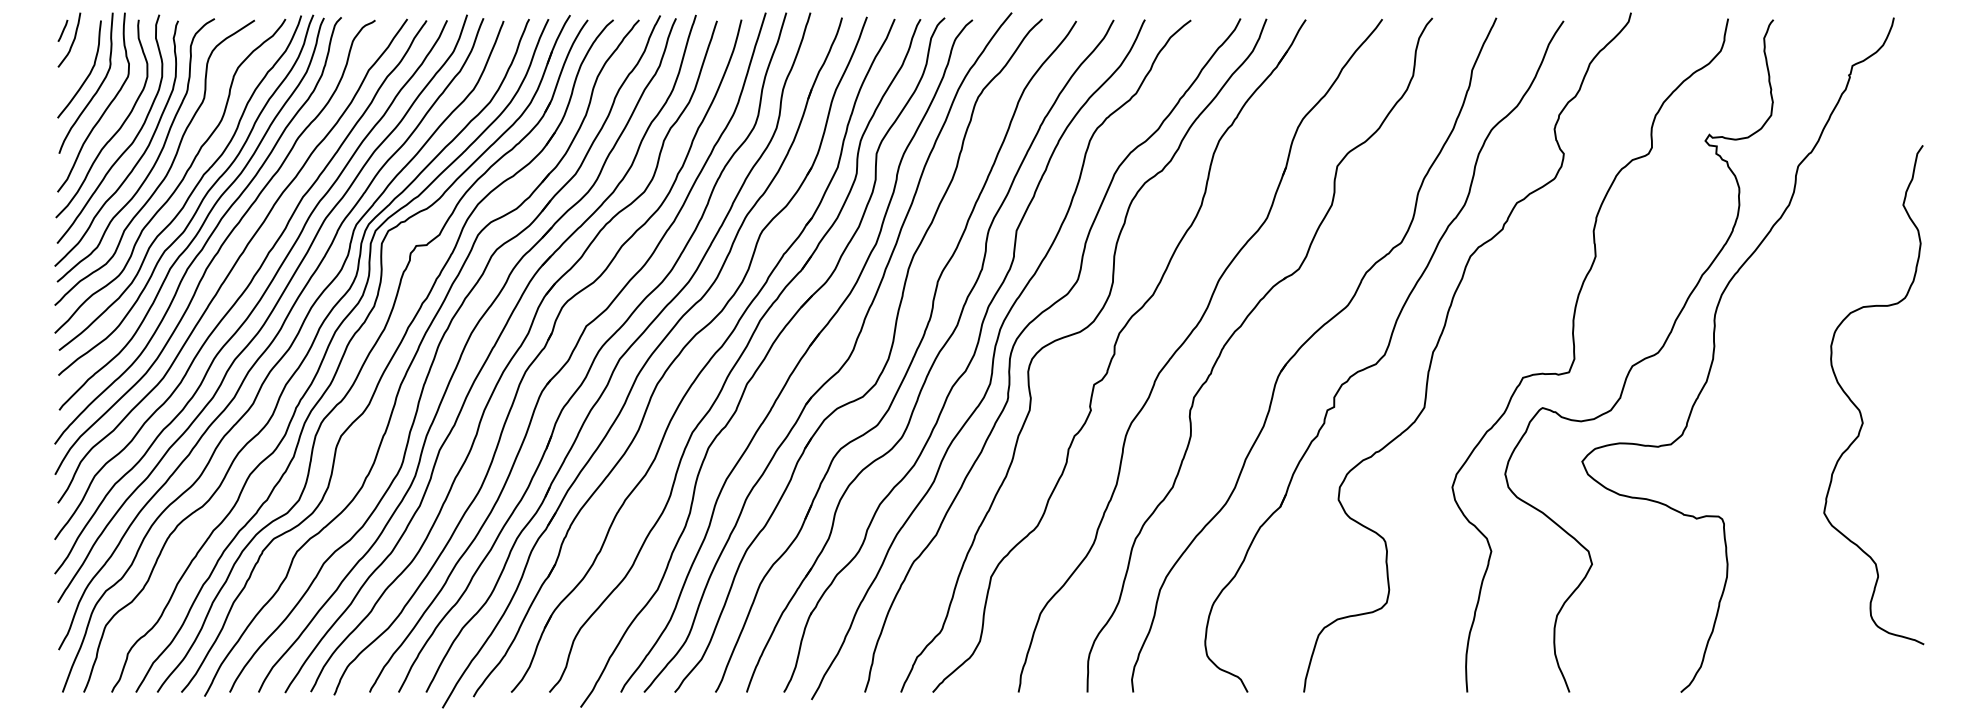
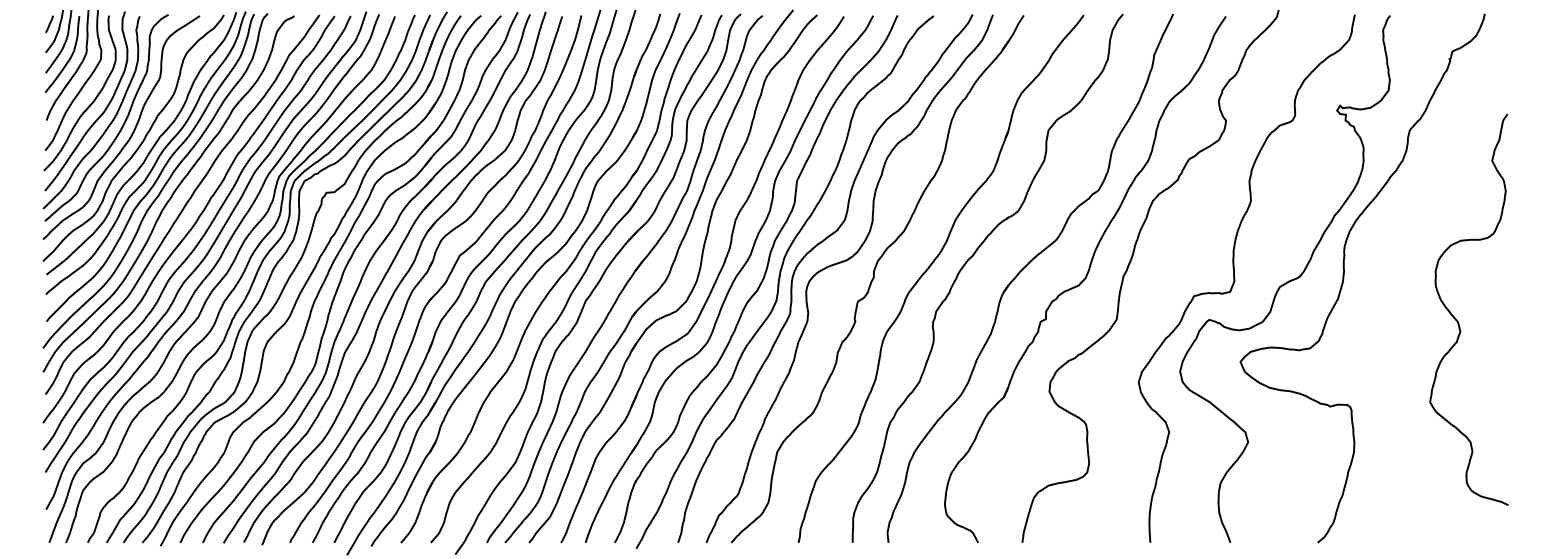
curve: (81, 55) -> (64, 43), added

